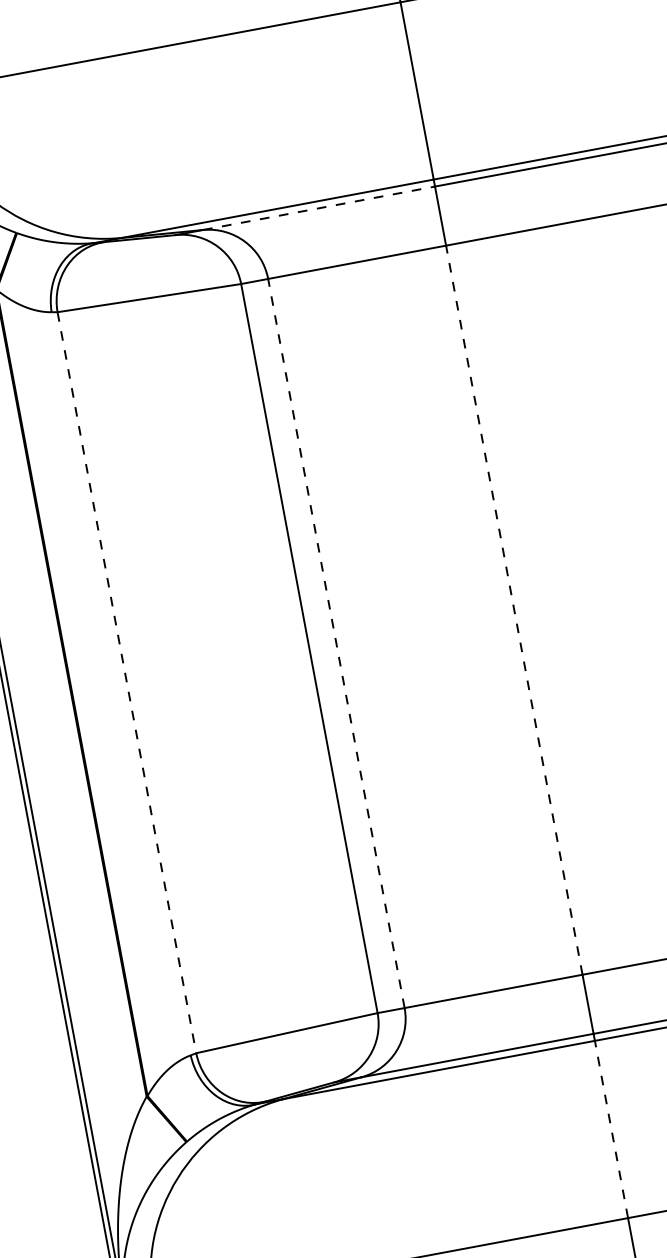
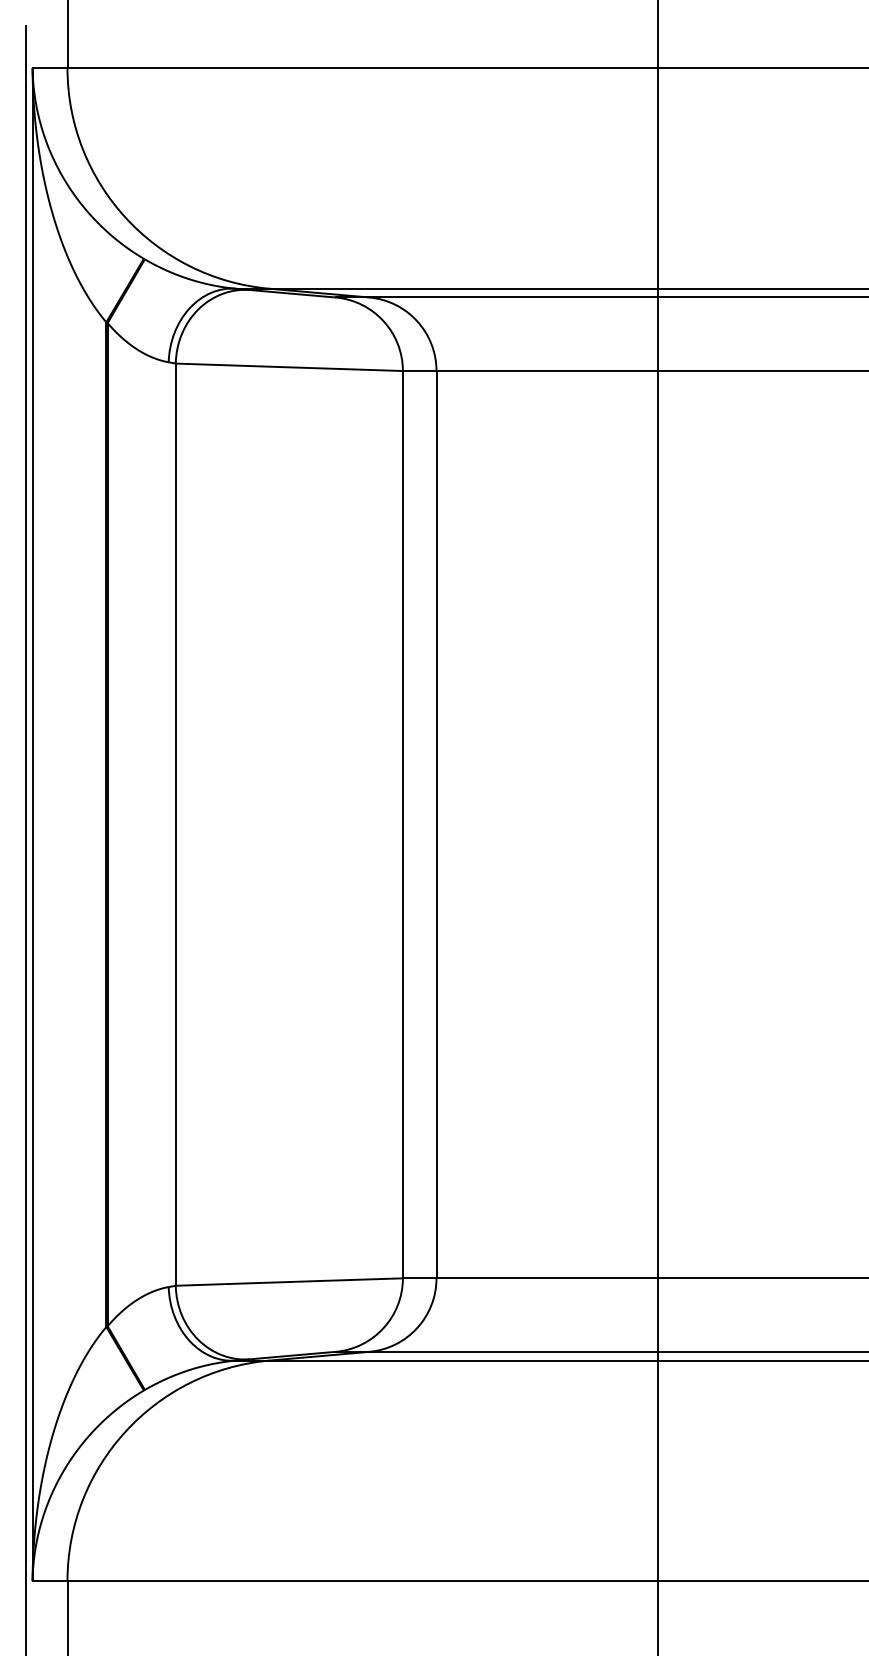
line: (319, 208) -> (514, 297), dashed -> solid
line: (513, 610) -> (657, 824), dashed -> solid
line: (336, 643) -> (436, 824), dashed -> solid
line: (126, 683) -> (175, 825), dashed -> solid
line: (611, 1129) -> (657, 1470), dashed -> solid

